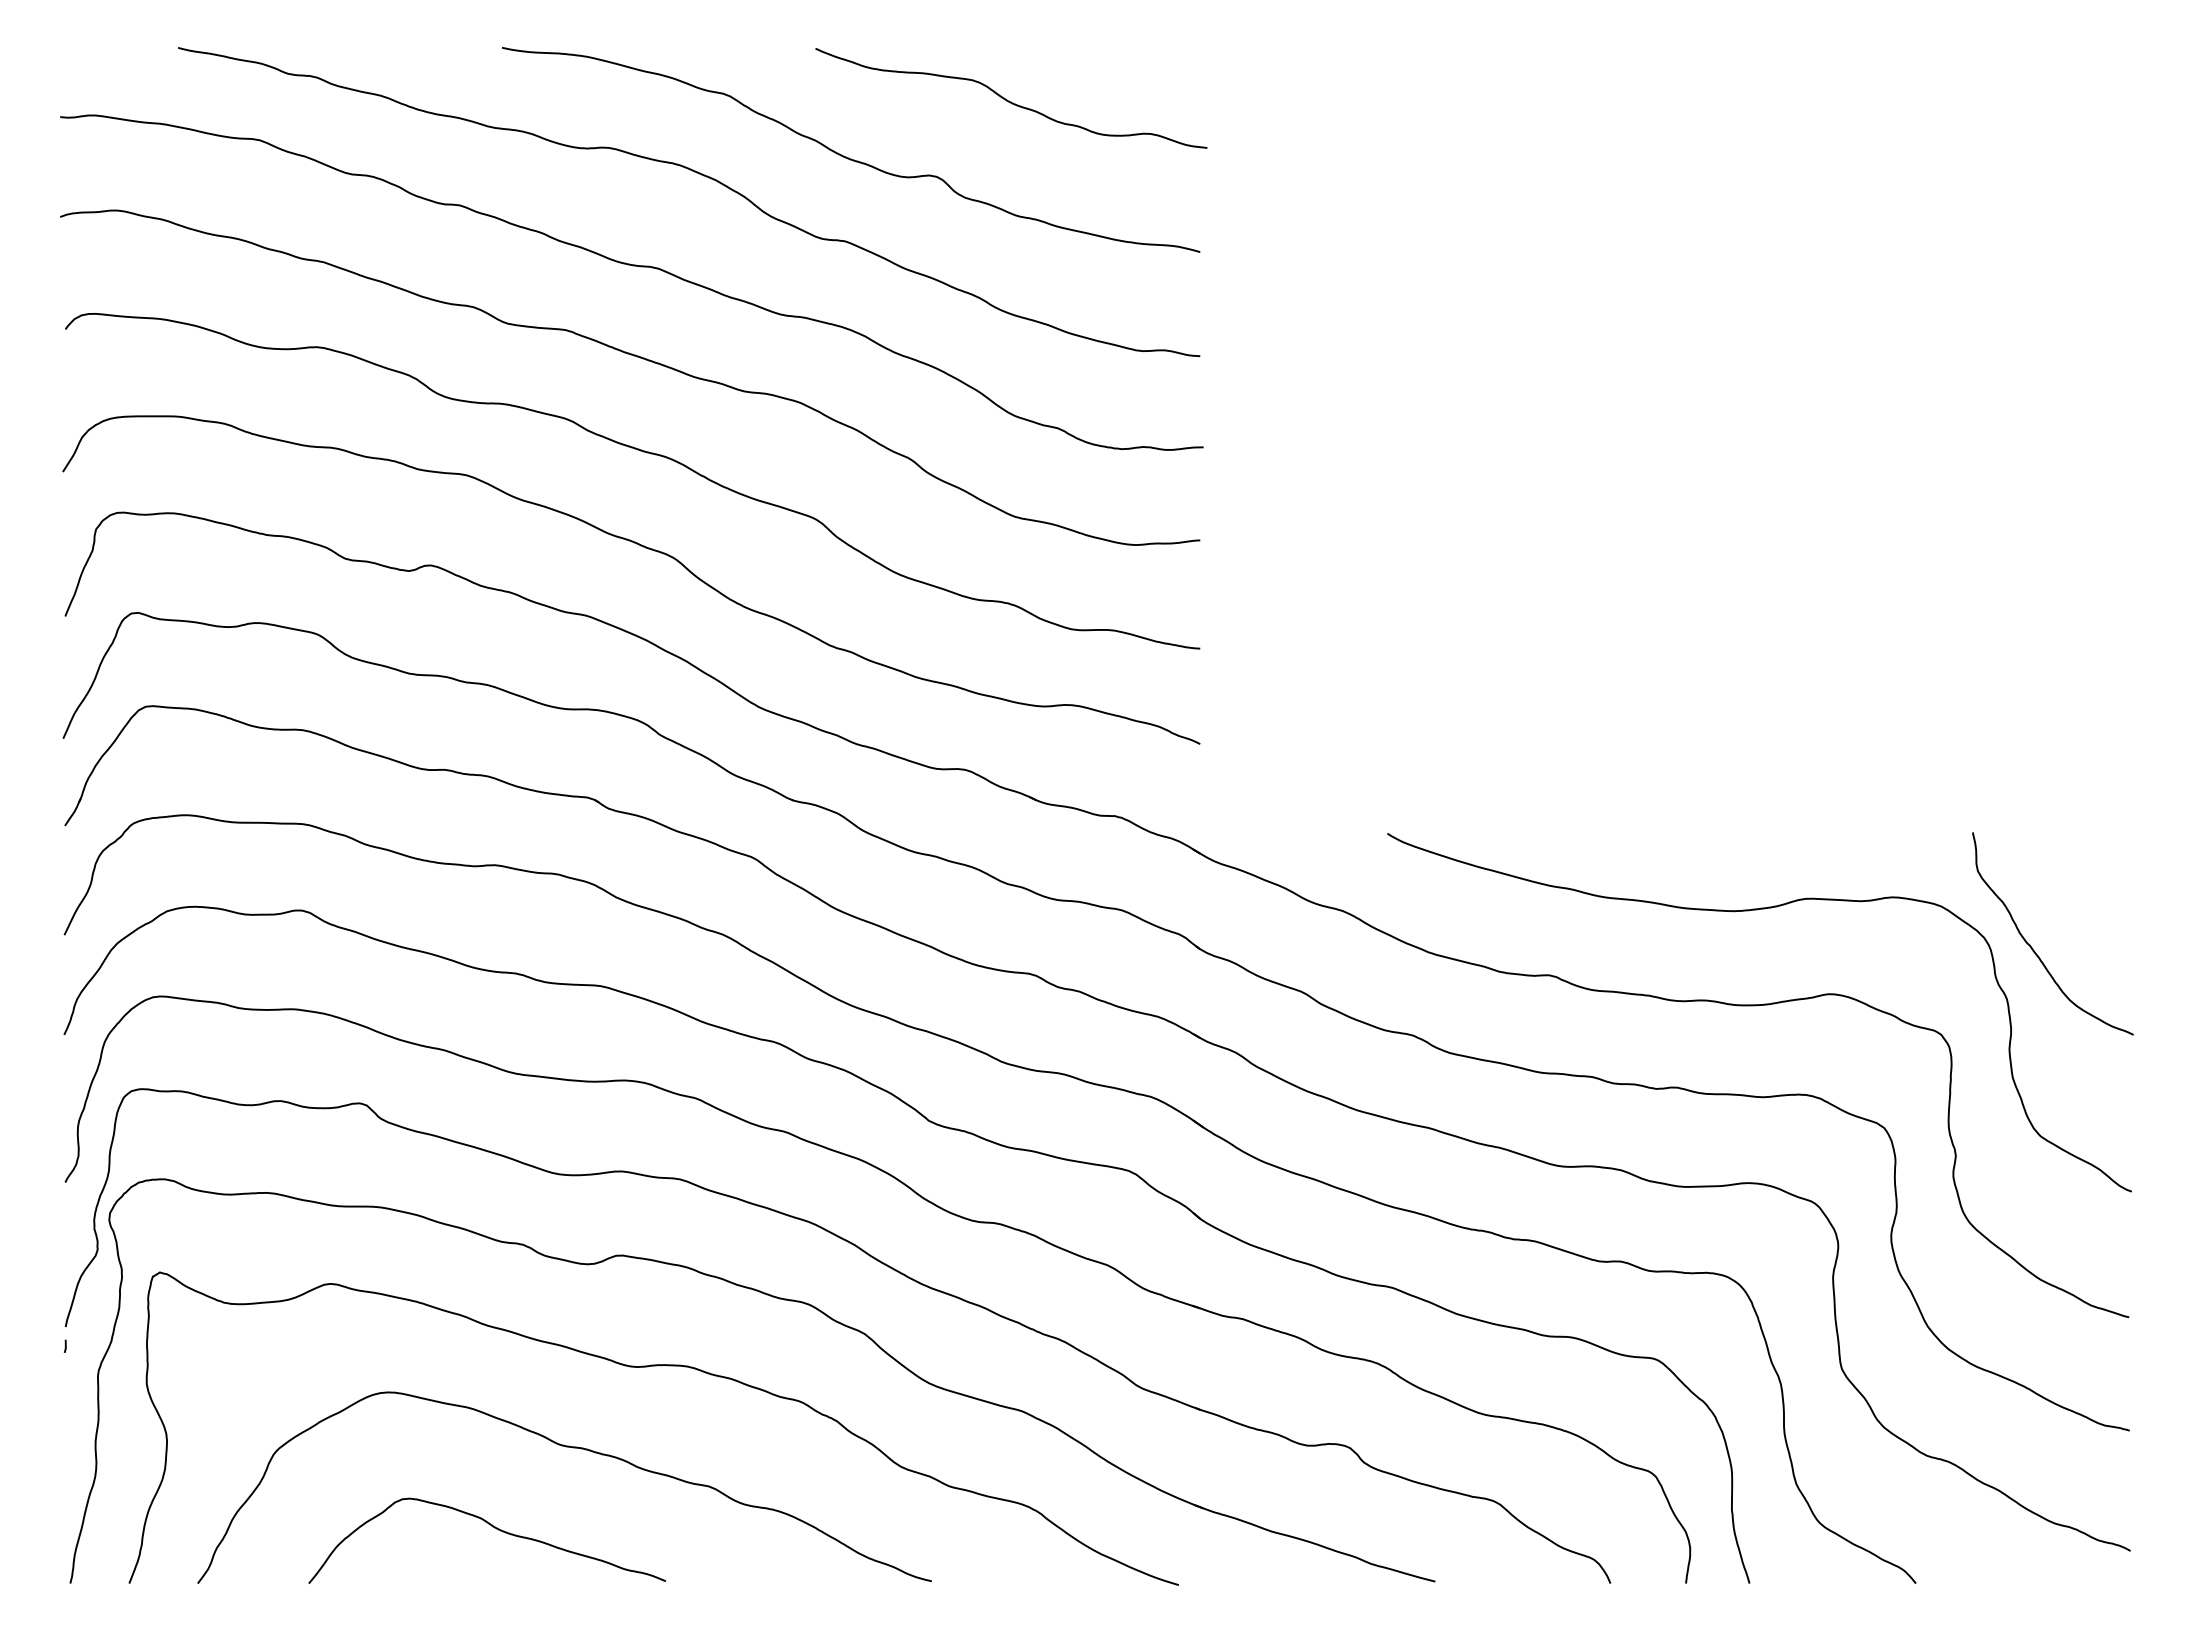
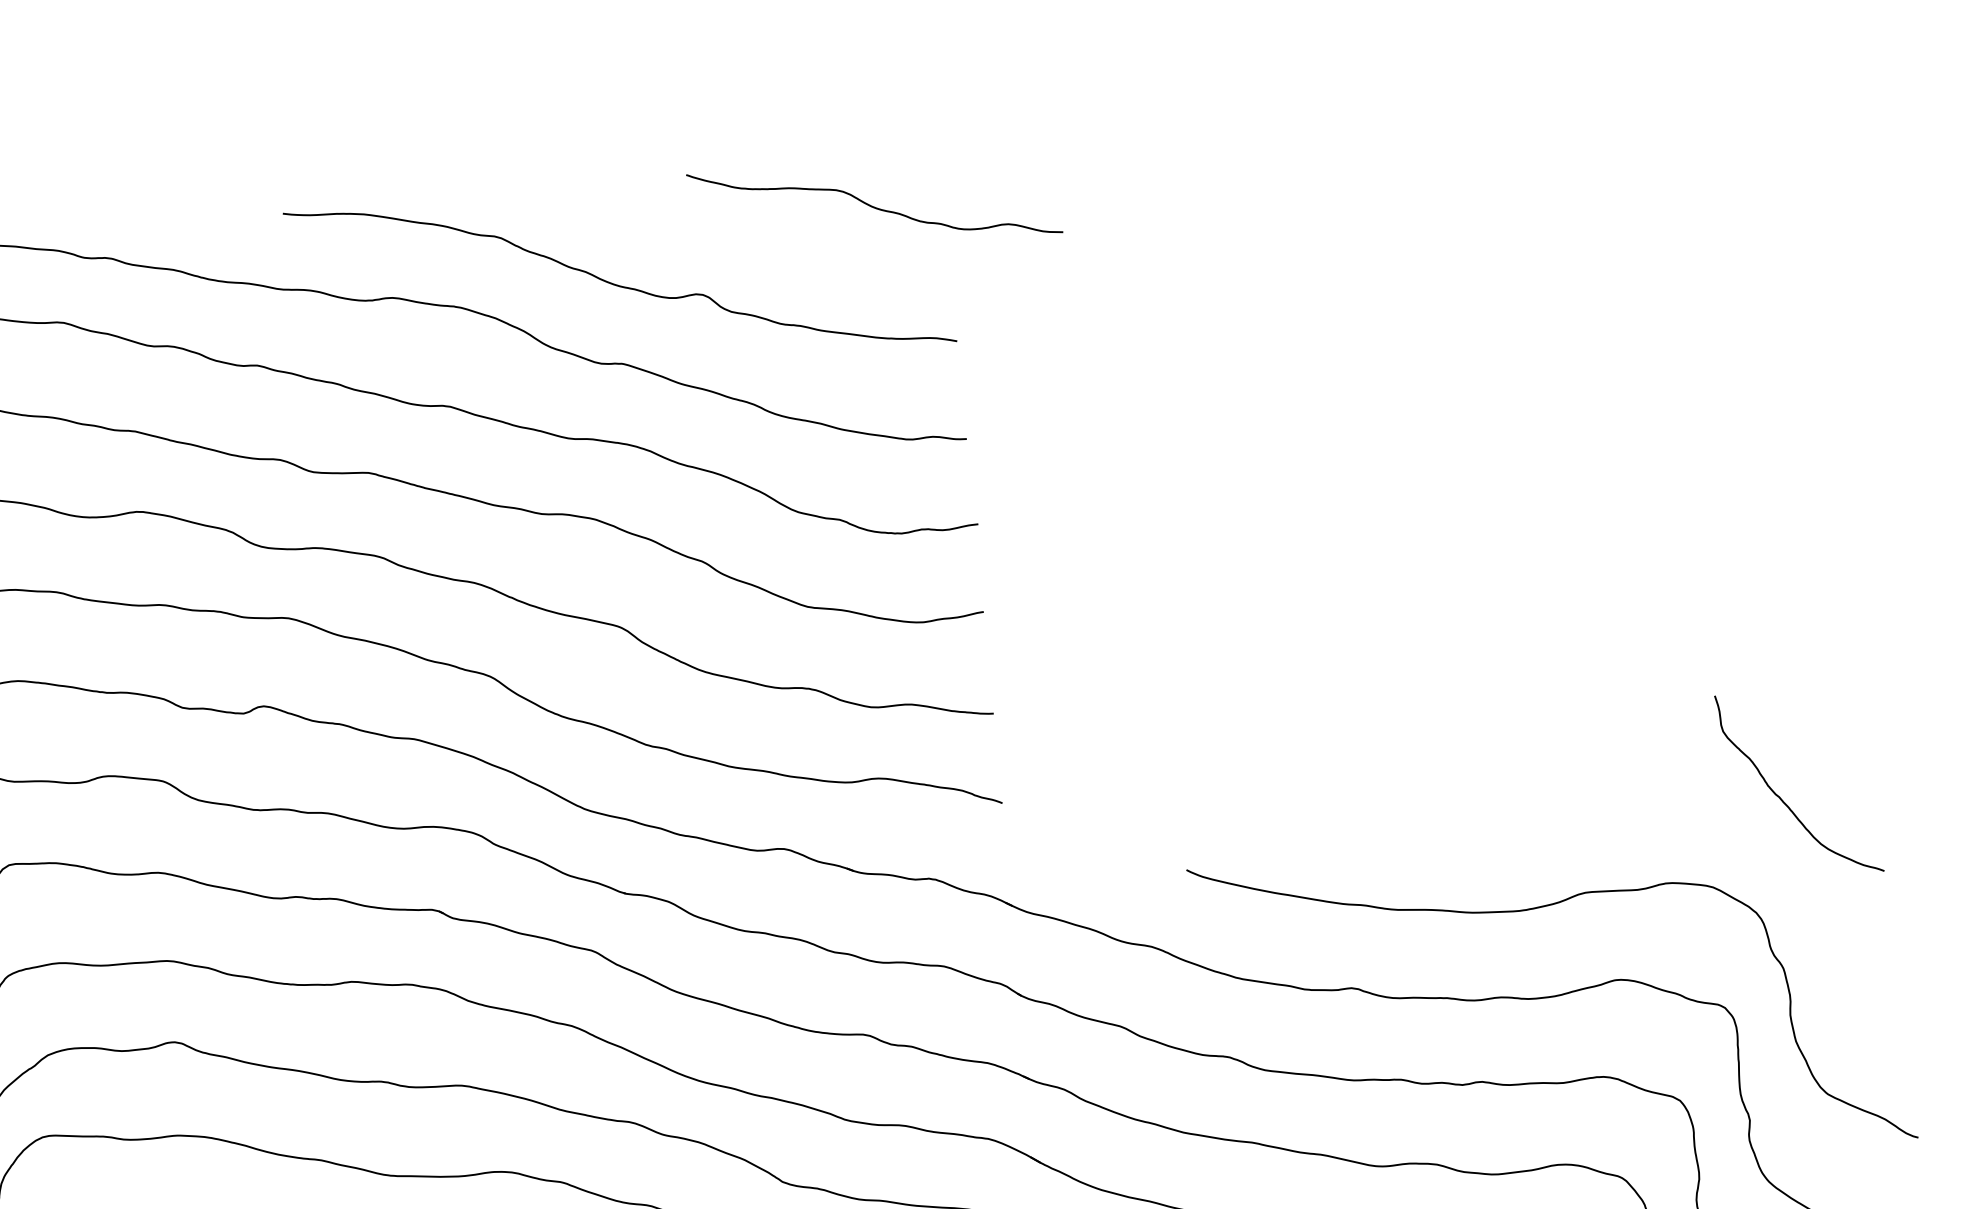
curve: (1009, 100) -> (873, 205), moved
curve: (2033, 948) -> (1782, 799), moved

